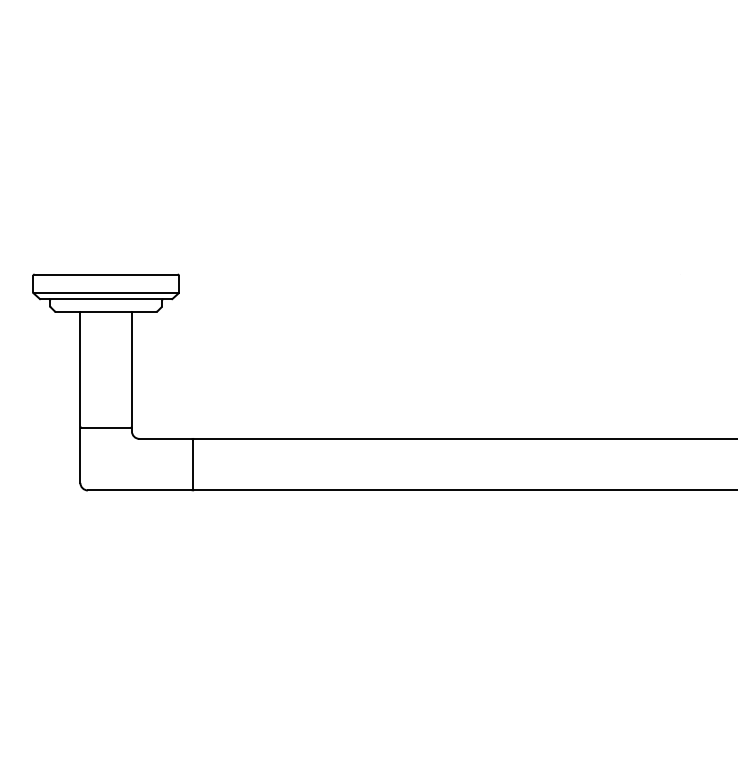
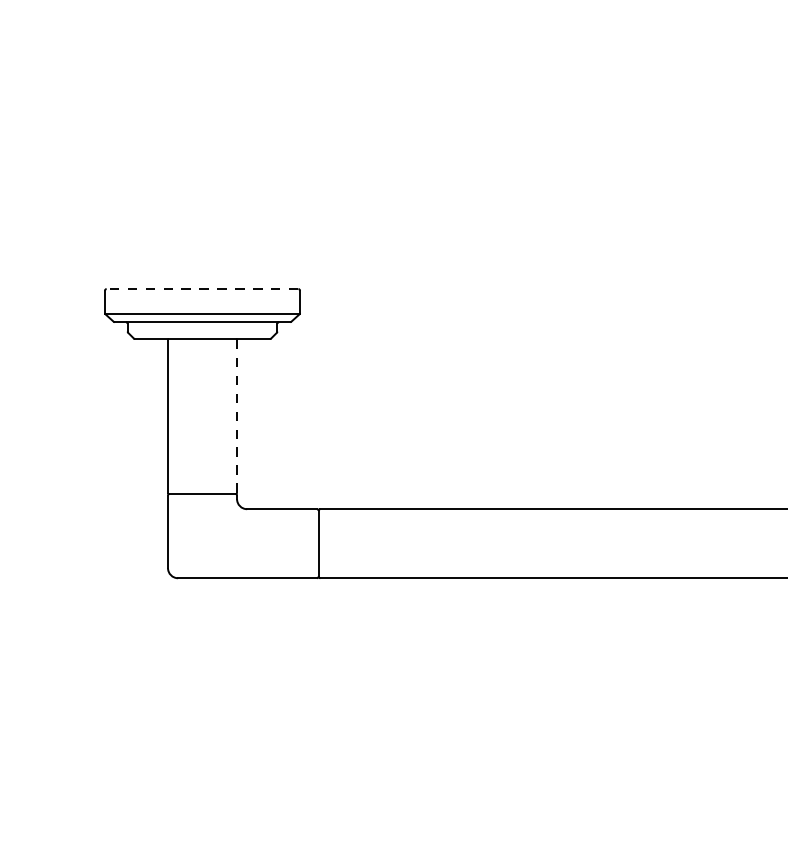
line: (106, 274) -> (202, 289), solid -> dashed
line: (131, 370) -> (236, 417), solid -> dashed

